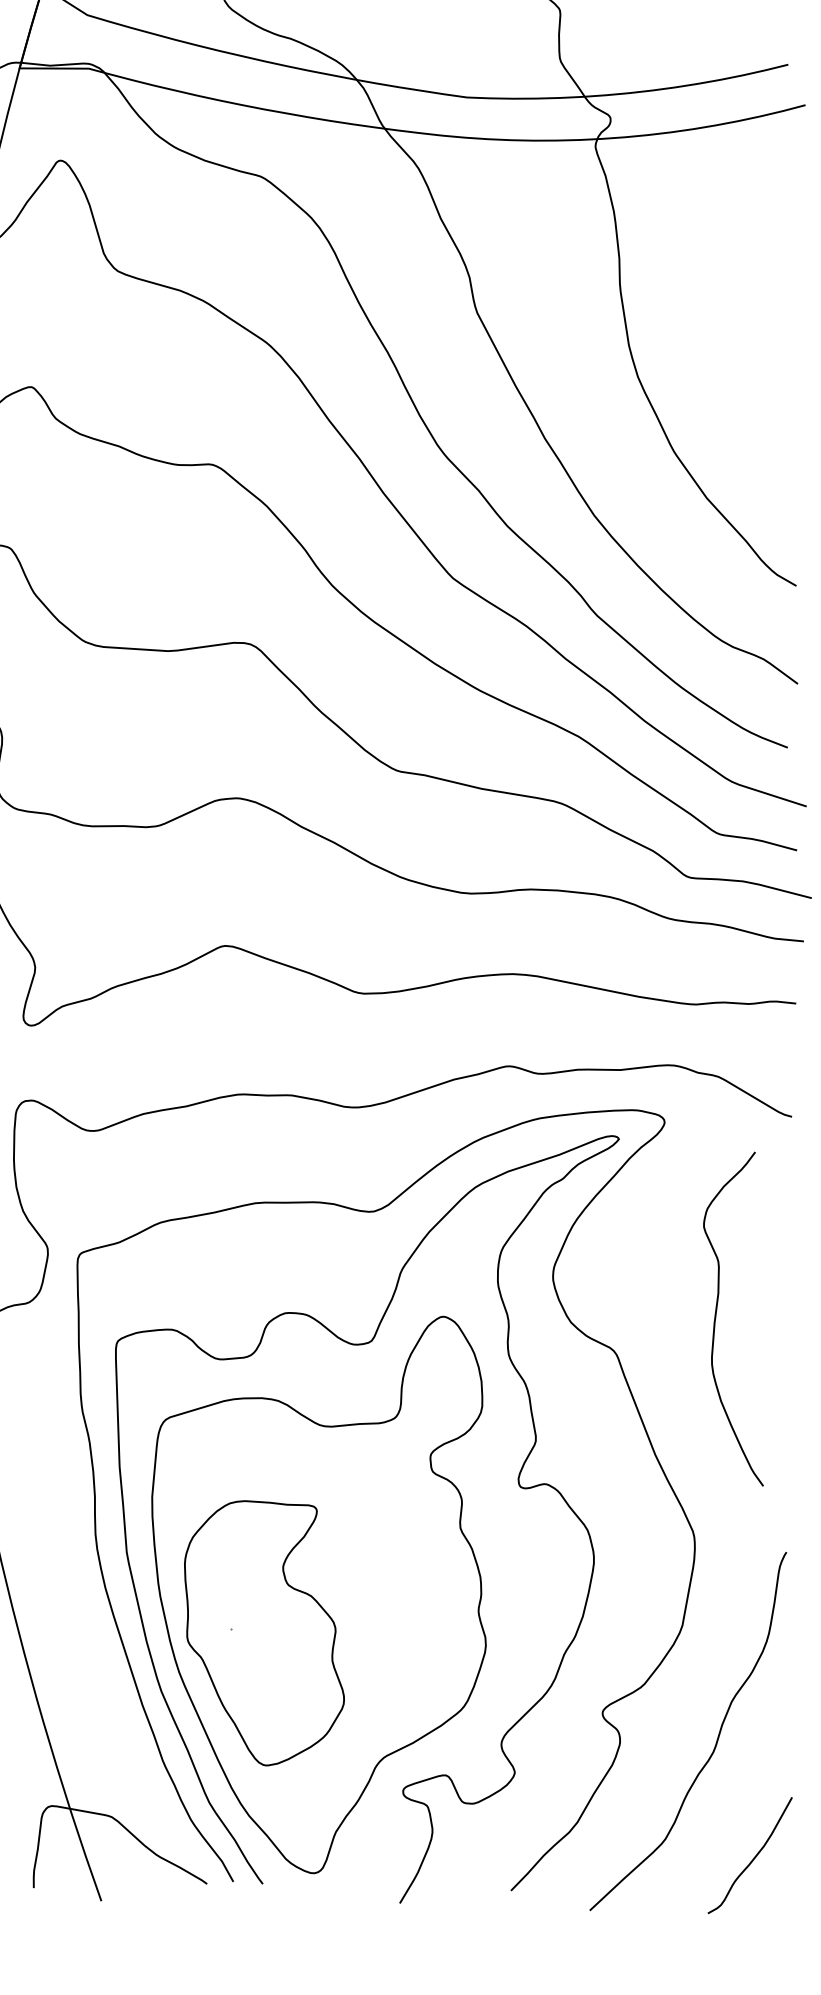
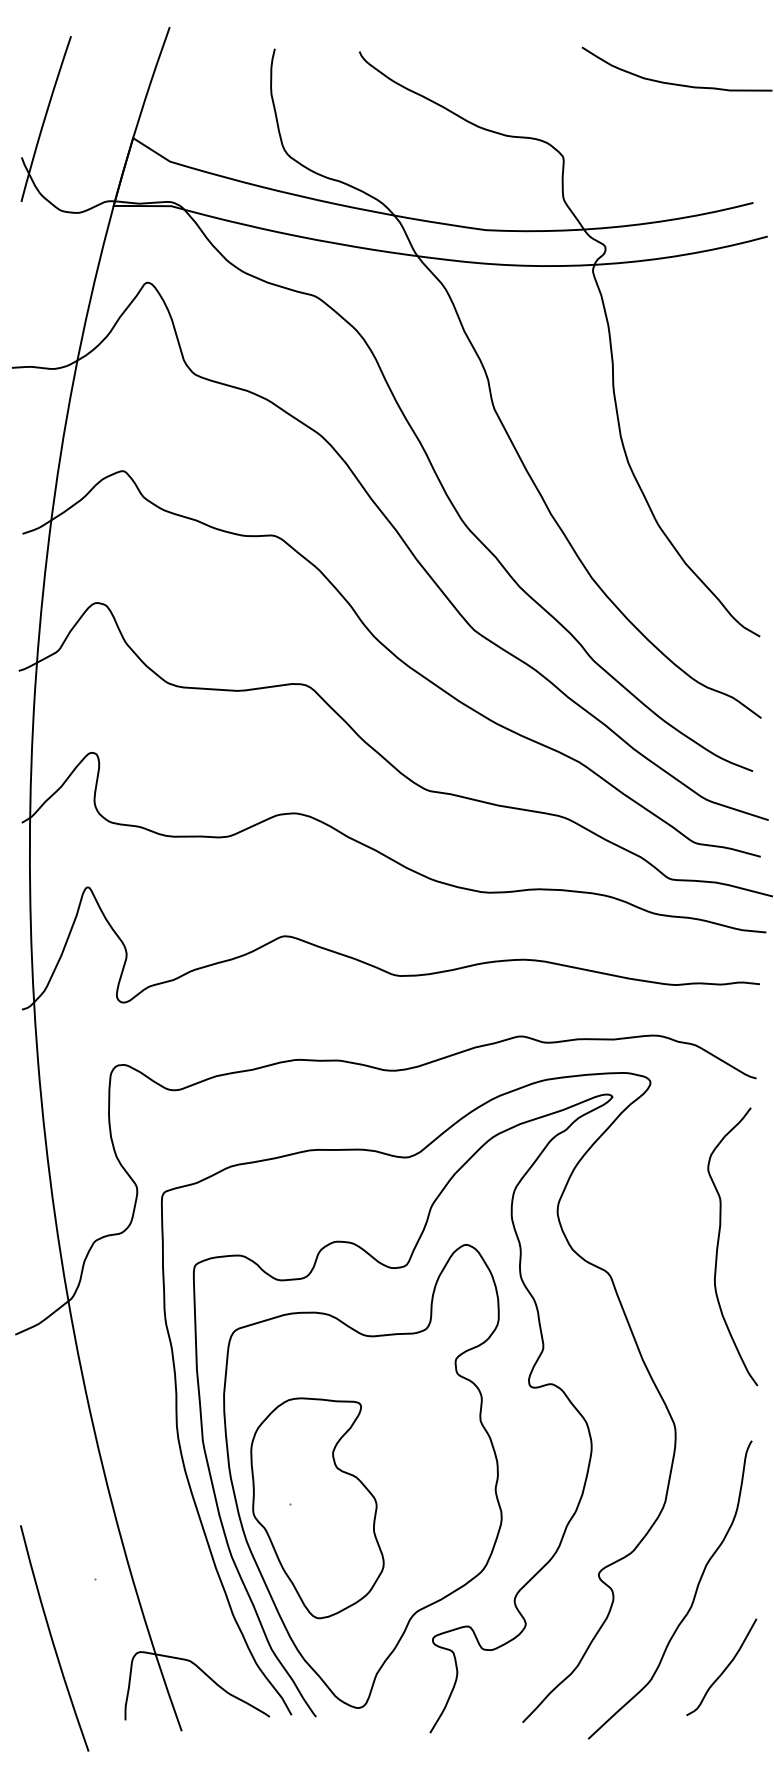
curve: (717, 1312) -> (719, 1241), moved
curve: (753, 1857) -> (724, 1668), moved

